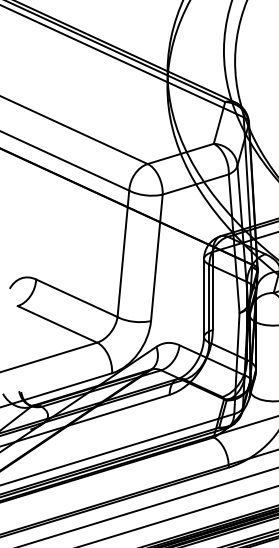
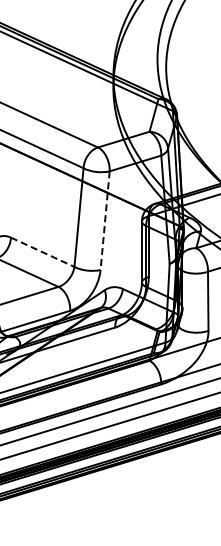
line: (157, 257) -> (105, 220), solid -> dashed
line: (76, 298) -> (42, 252), solid -> dashed

